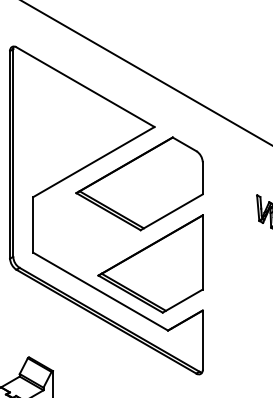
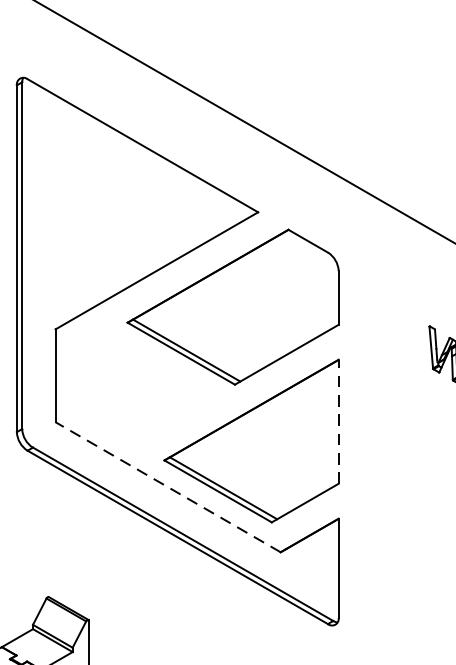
line: (202, 251) -> (338, 420), solid -> dashed
line: (100, 291) -> (167, 486), solid -> dashed

